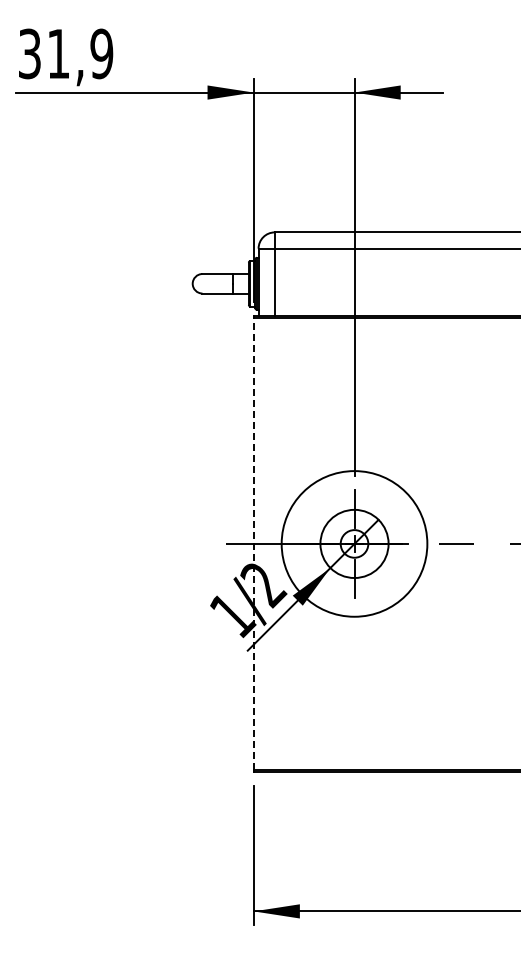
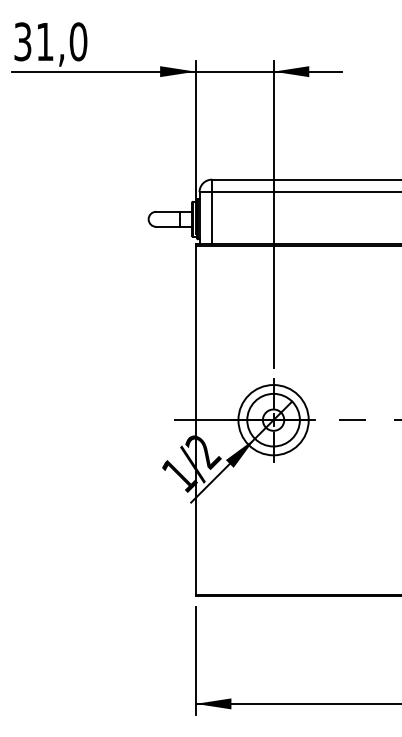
text: (101, 53) -> (78, 41), 31,9 -> 31,0
line: (253, 543) -> (195, 419), dashed -> solid
circle: (354, 543) -> (273, 419), size x0.62

